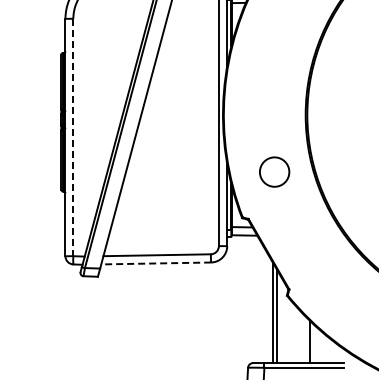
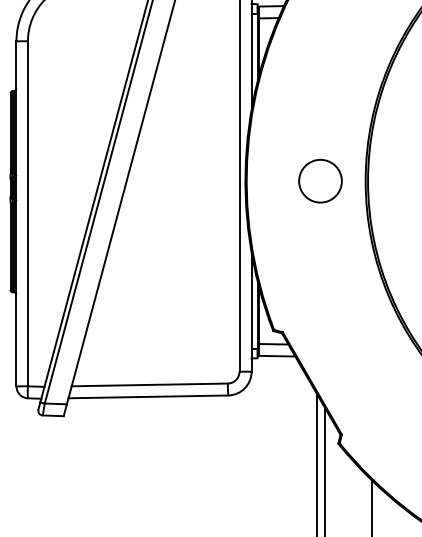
line: (73, 137) -> (28, 213), dashed -> solid
circle: (274, 171) -> (320, 180), moved
line: (156, 263) -> (148, 396), dashed -> solid

